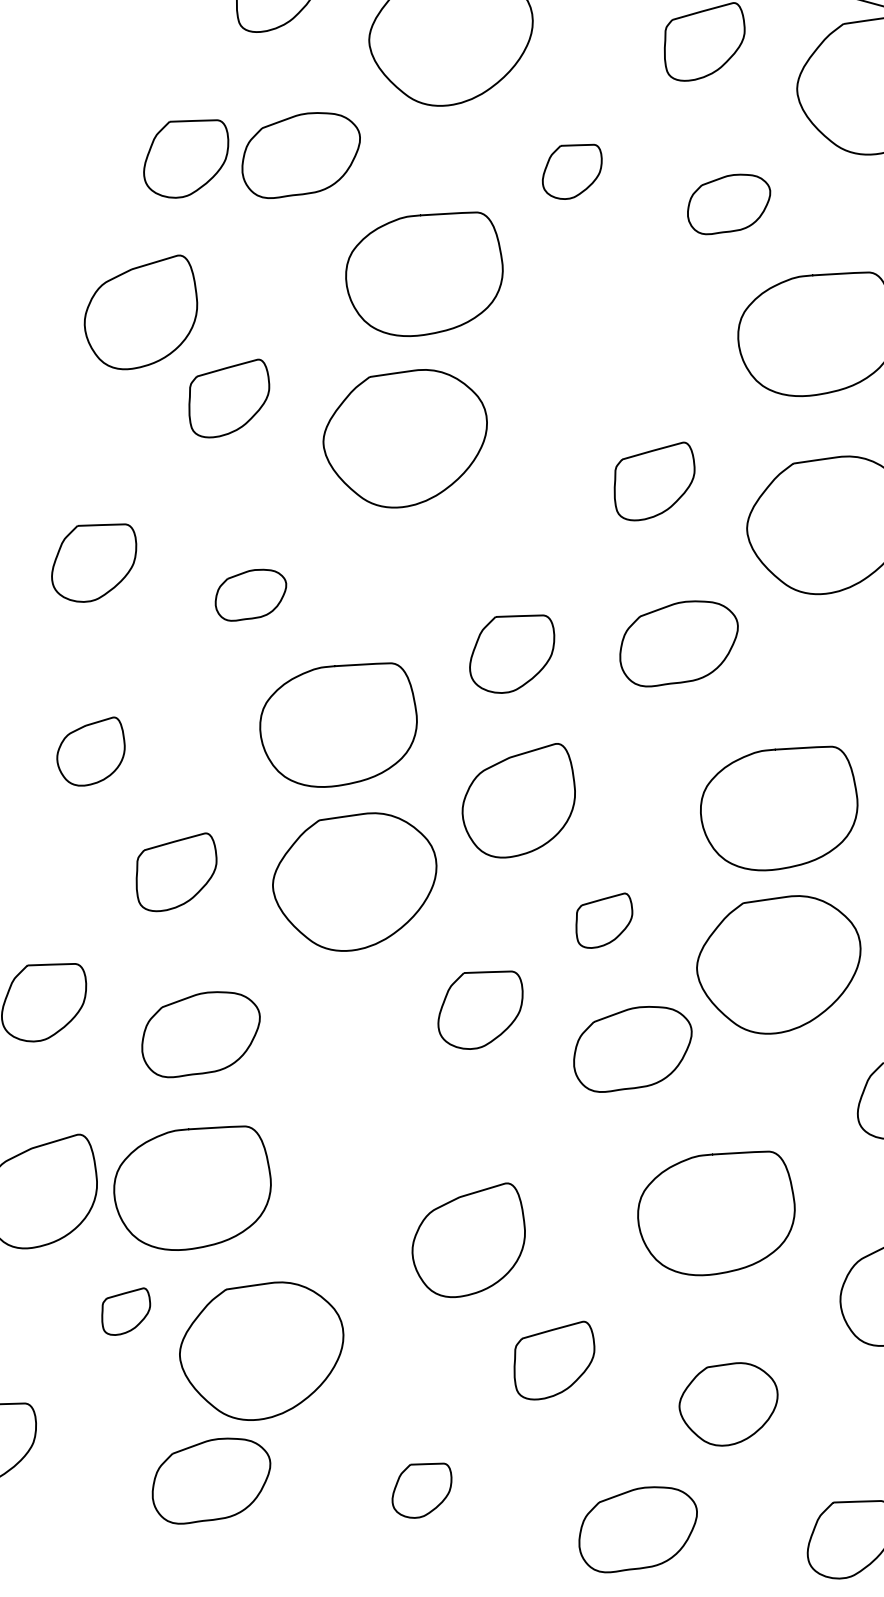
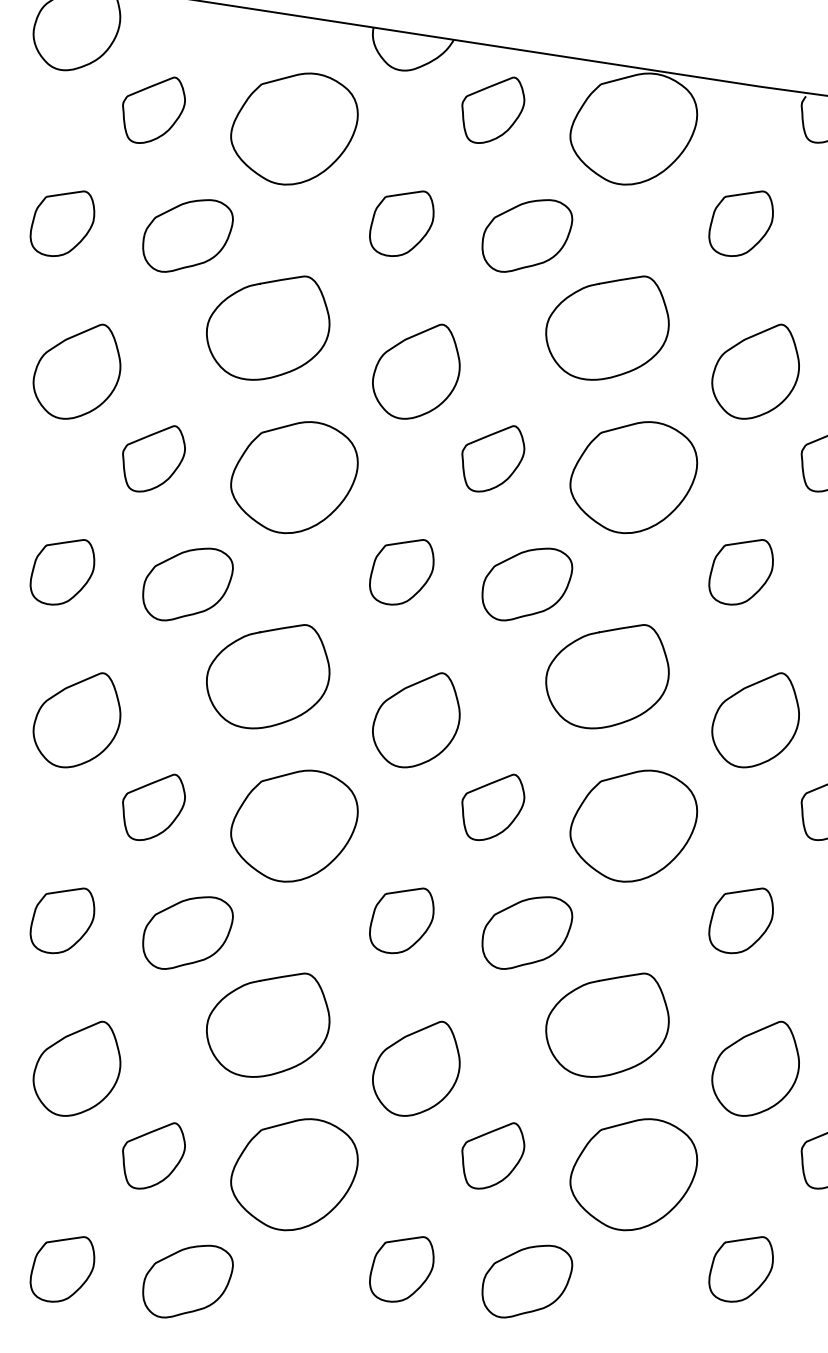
part: (186, 157) -> (62, 223), moved
part: (571, 170) -> (401, 223), size x1.43
part: (729, 204) -> (527, 235), size x1.43
curve: (424, 216) -> (263, 284), moved
part: (569, 359) -> (416, 371), added
part: (227, 397) -> (153, 458), moved
part: (404, 438) -> (294, 477), moved
part: (250, 595) -> (187, 584), size x1.67
part: (511, 653) -> (401, 572), moved
part: (90, 751) -> (76, 720), size x1.67
curve: (770, 751) -> (595, 634), moved
part: (354, 880) -> (294, 825), moved
part: (604, 919) -> (493, 806), size x1.43
part: (480, 1008) -> (401, 920), moved
part: (632, 1049) -> (527, 932), moved
curve: (186, 1131) -> (258, 982), moved
part: (125, 1310) -> (153, 1155), size x1.67
part: (261, 1350) -> (294, 1174), moved
part: (727, 1403) -> (633, 1174), size x1.67
part: (210, 1481) -> (187, 1281), moved
part: (421, 1490) -> (401, 1269), size x1.43
part: (638, 1530) -> (527, 1281), moved

